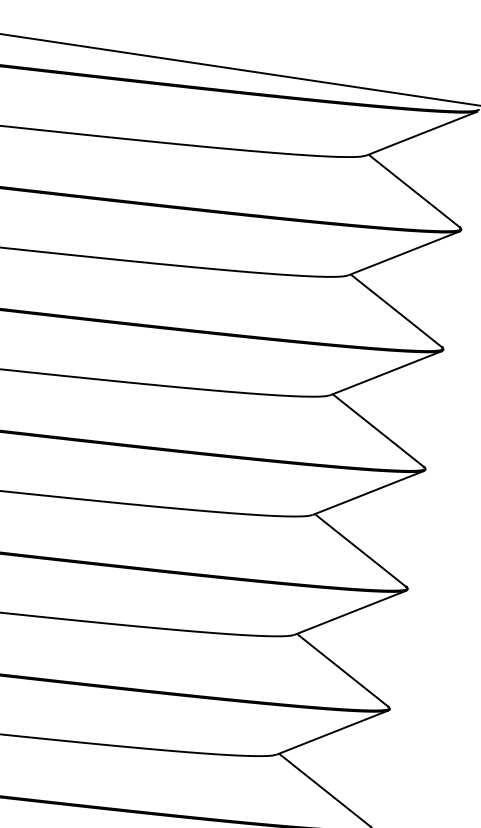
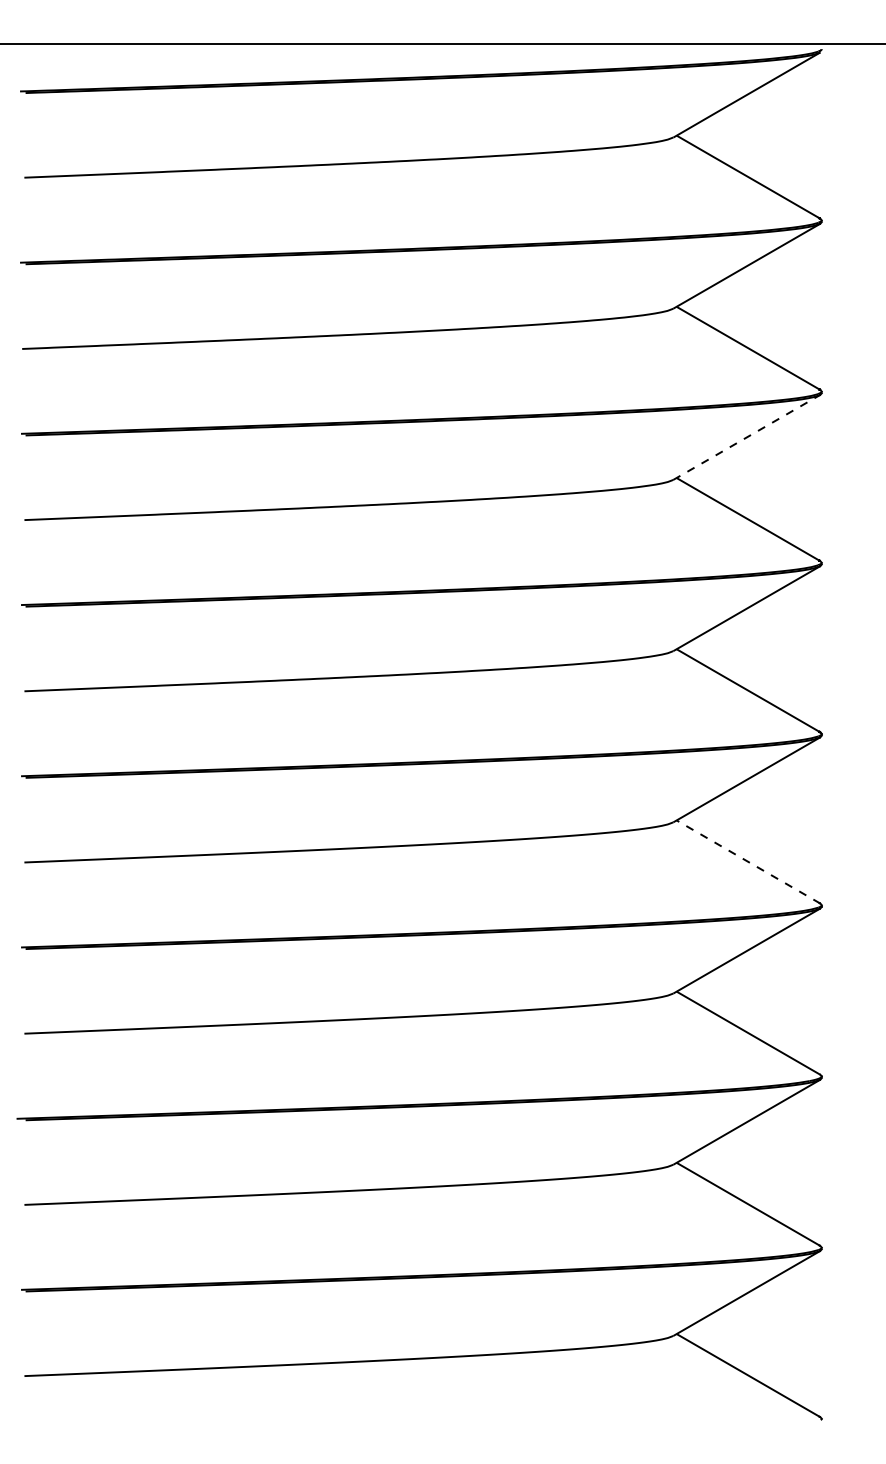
line: (386, 373) -> (747, 437), solid -> dashed
line: (342, 670) -> (747, 861), solid -> dashed

